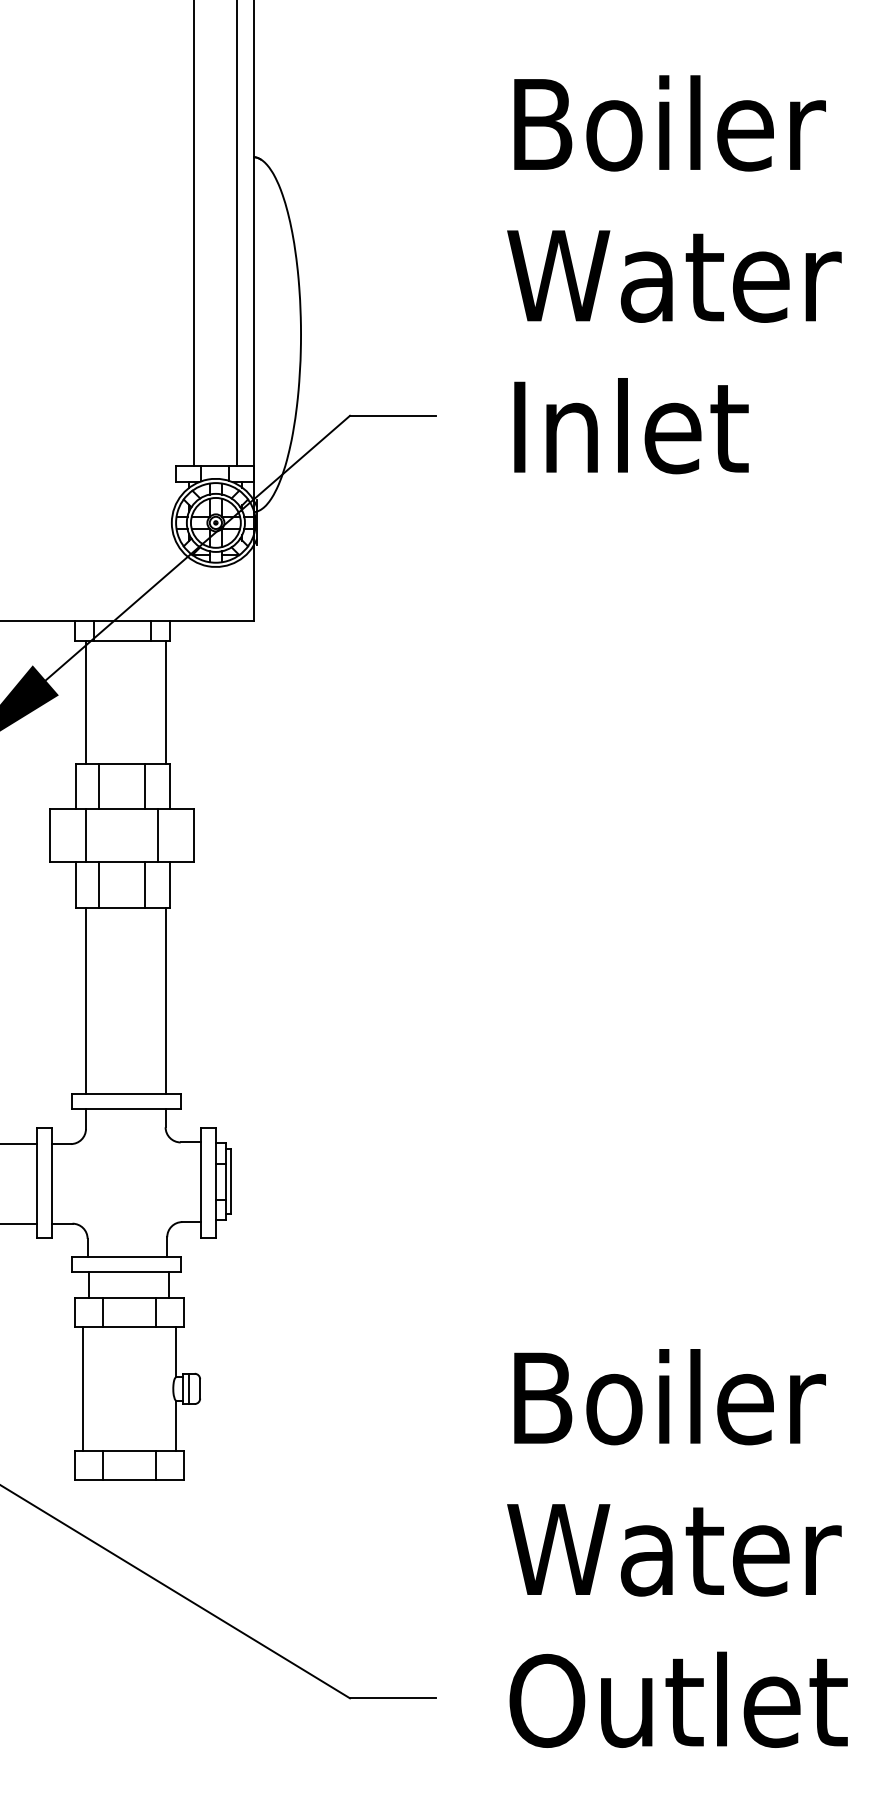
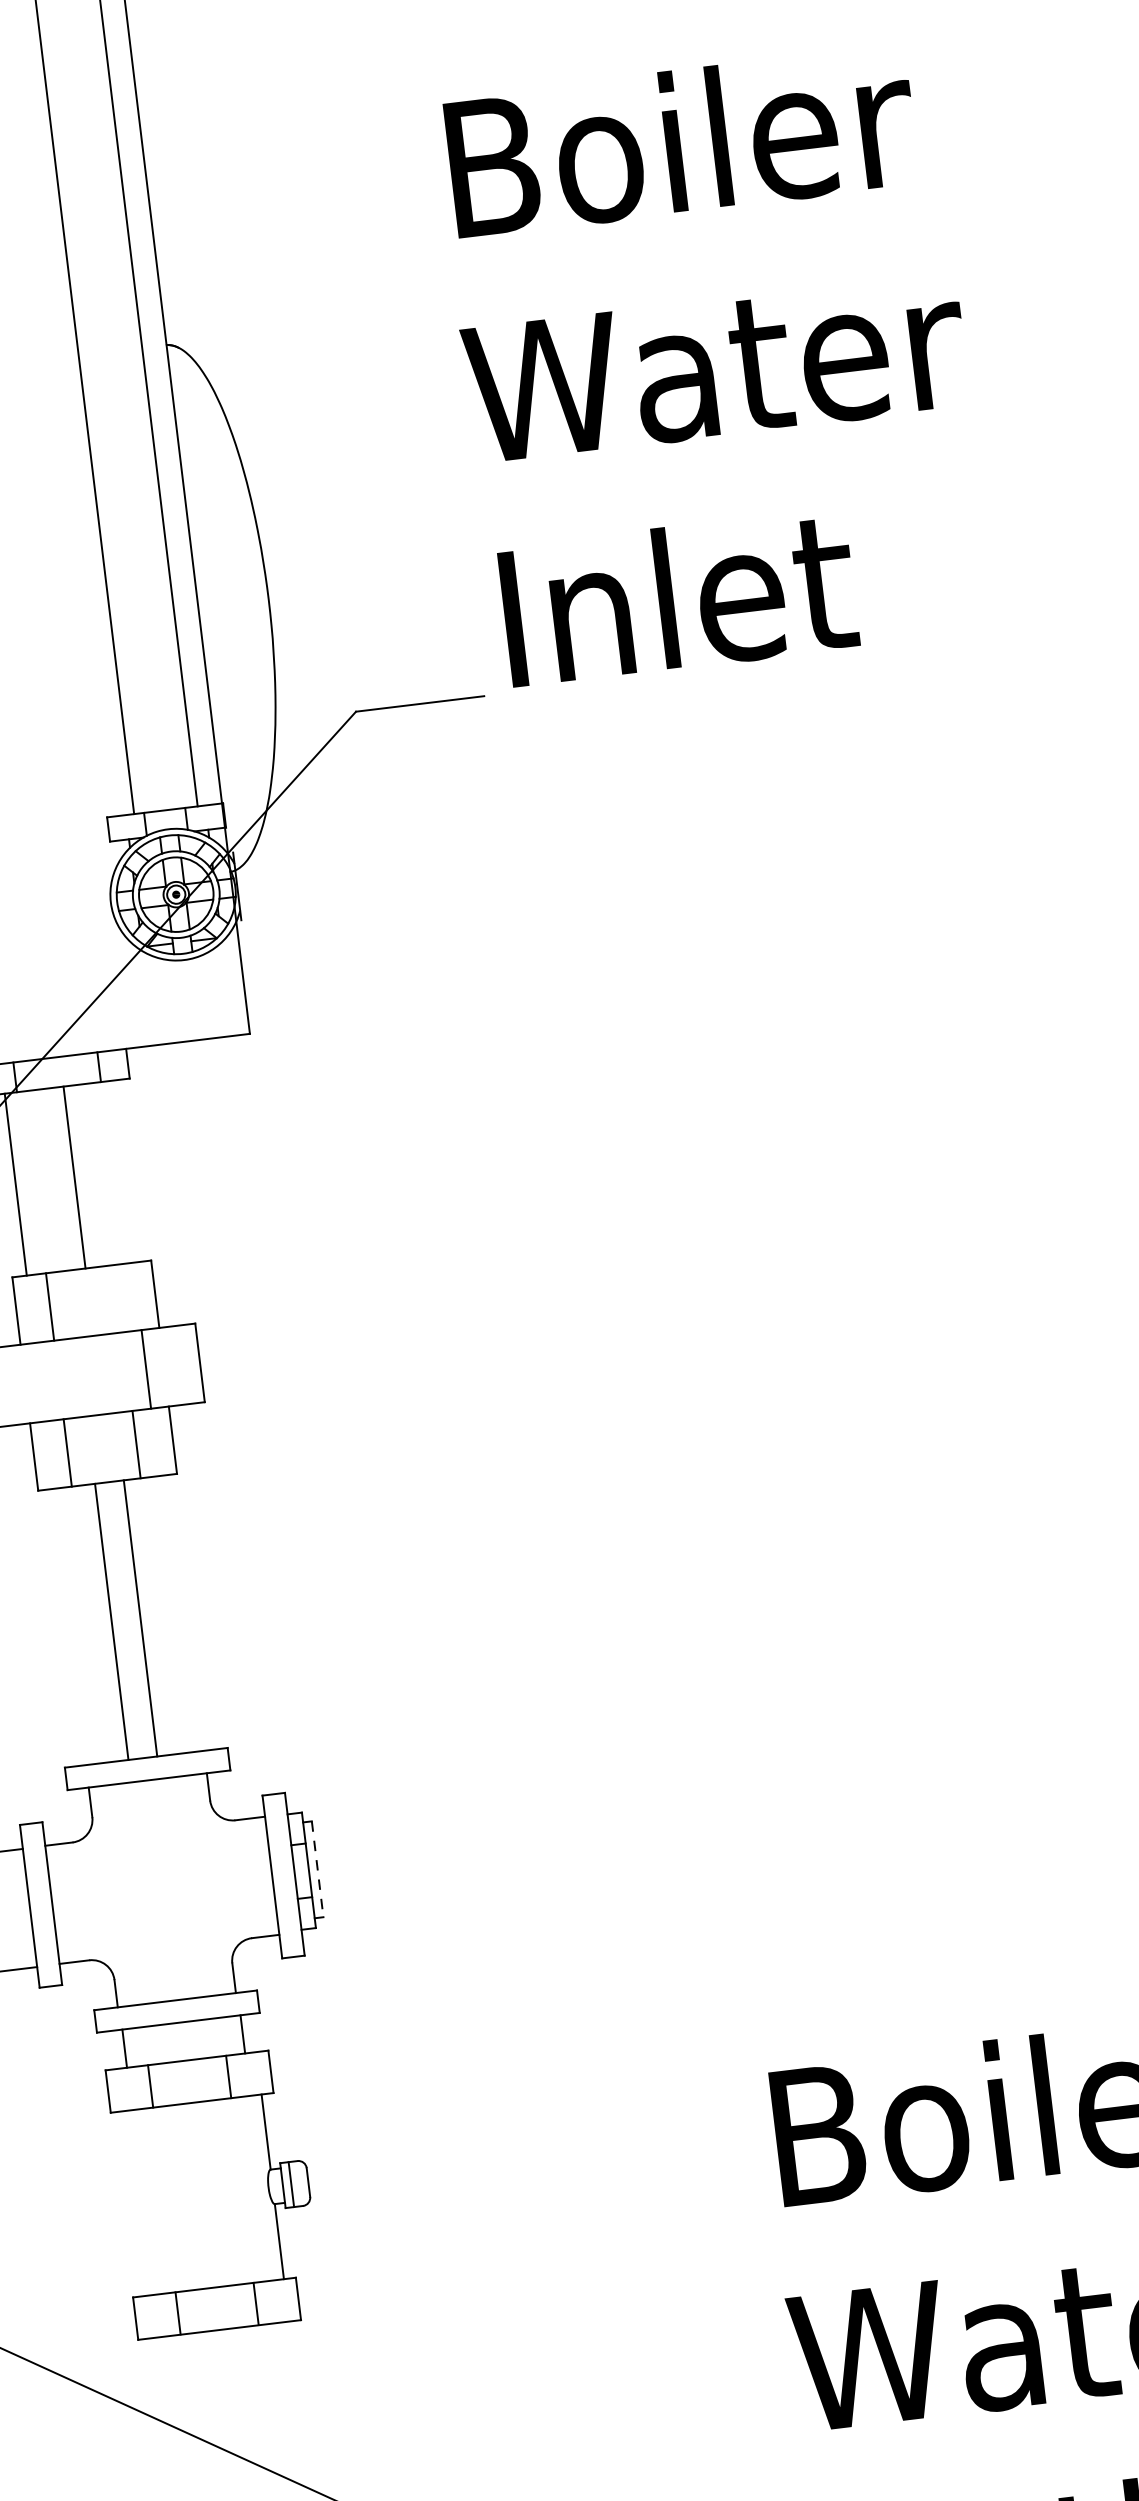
text: (674, 274) -> (715, 365), moved
line: (165, 702) -> (74, 1177), moved
line: (145, 786) -> (119, 1298), removed
line: (86, 835) -> (40, 1381), removed
line: (86, 1000) -> (141, 1617), moved
line: (165, 1000) -> (111, 1621), moved
line: (231, 1182) -> (317, 1870), solid -> dashed
line: (82, 1388) -> (133, 2203), removed

